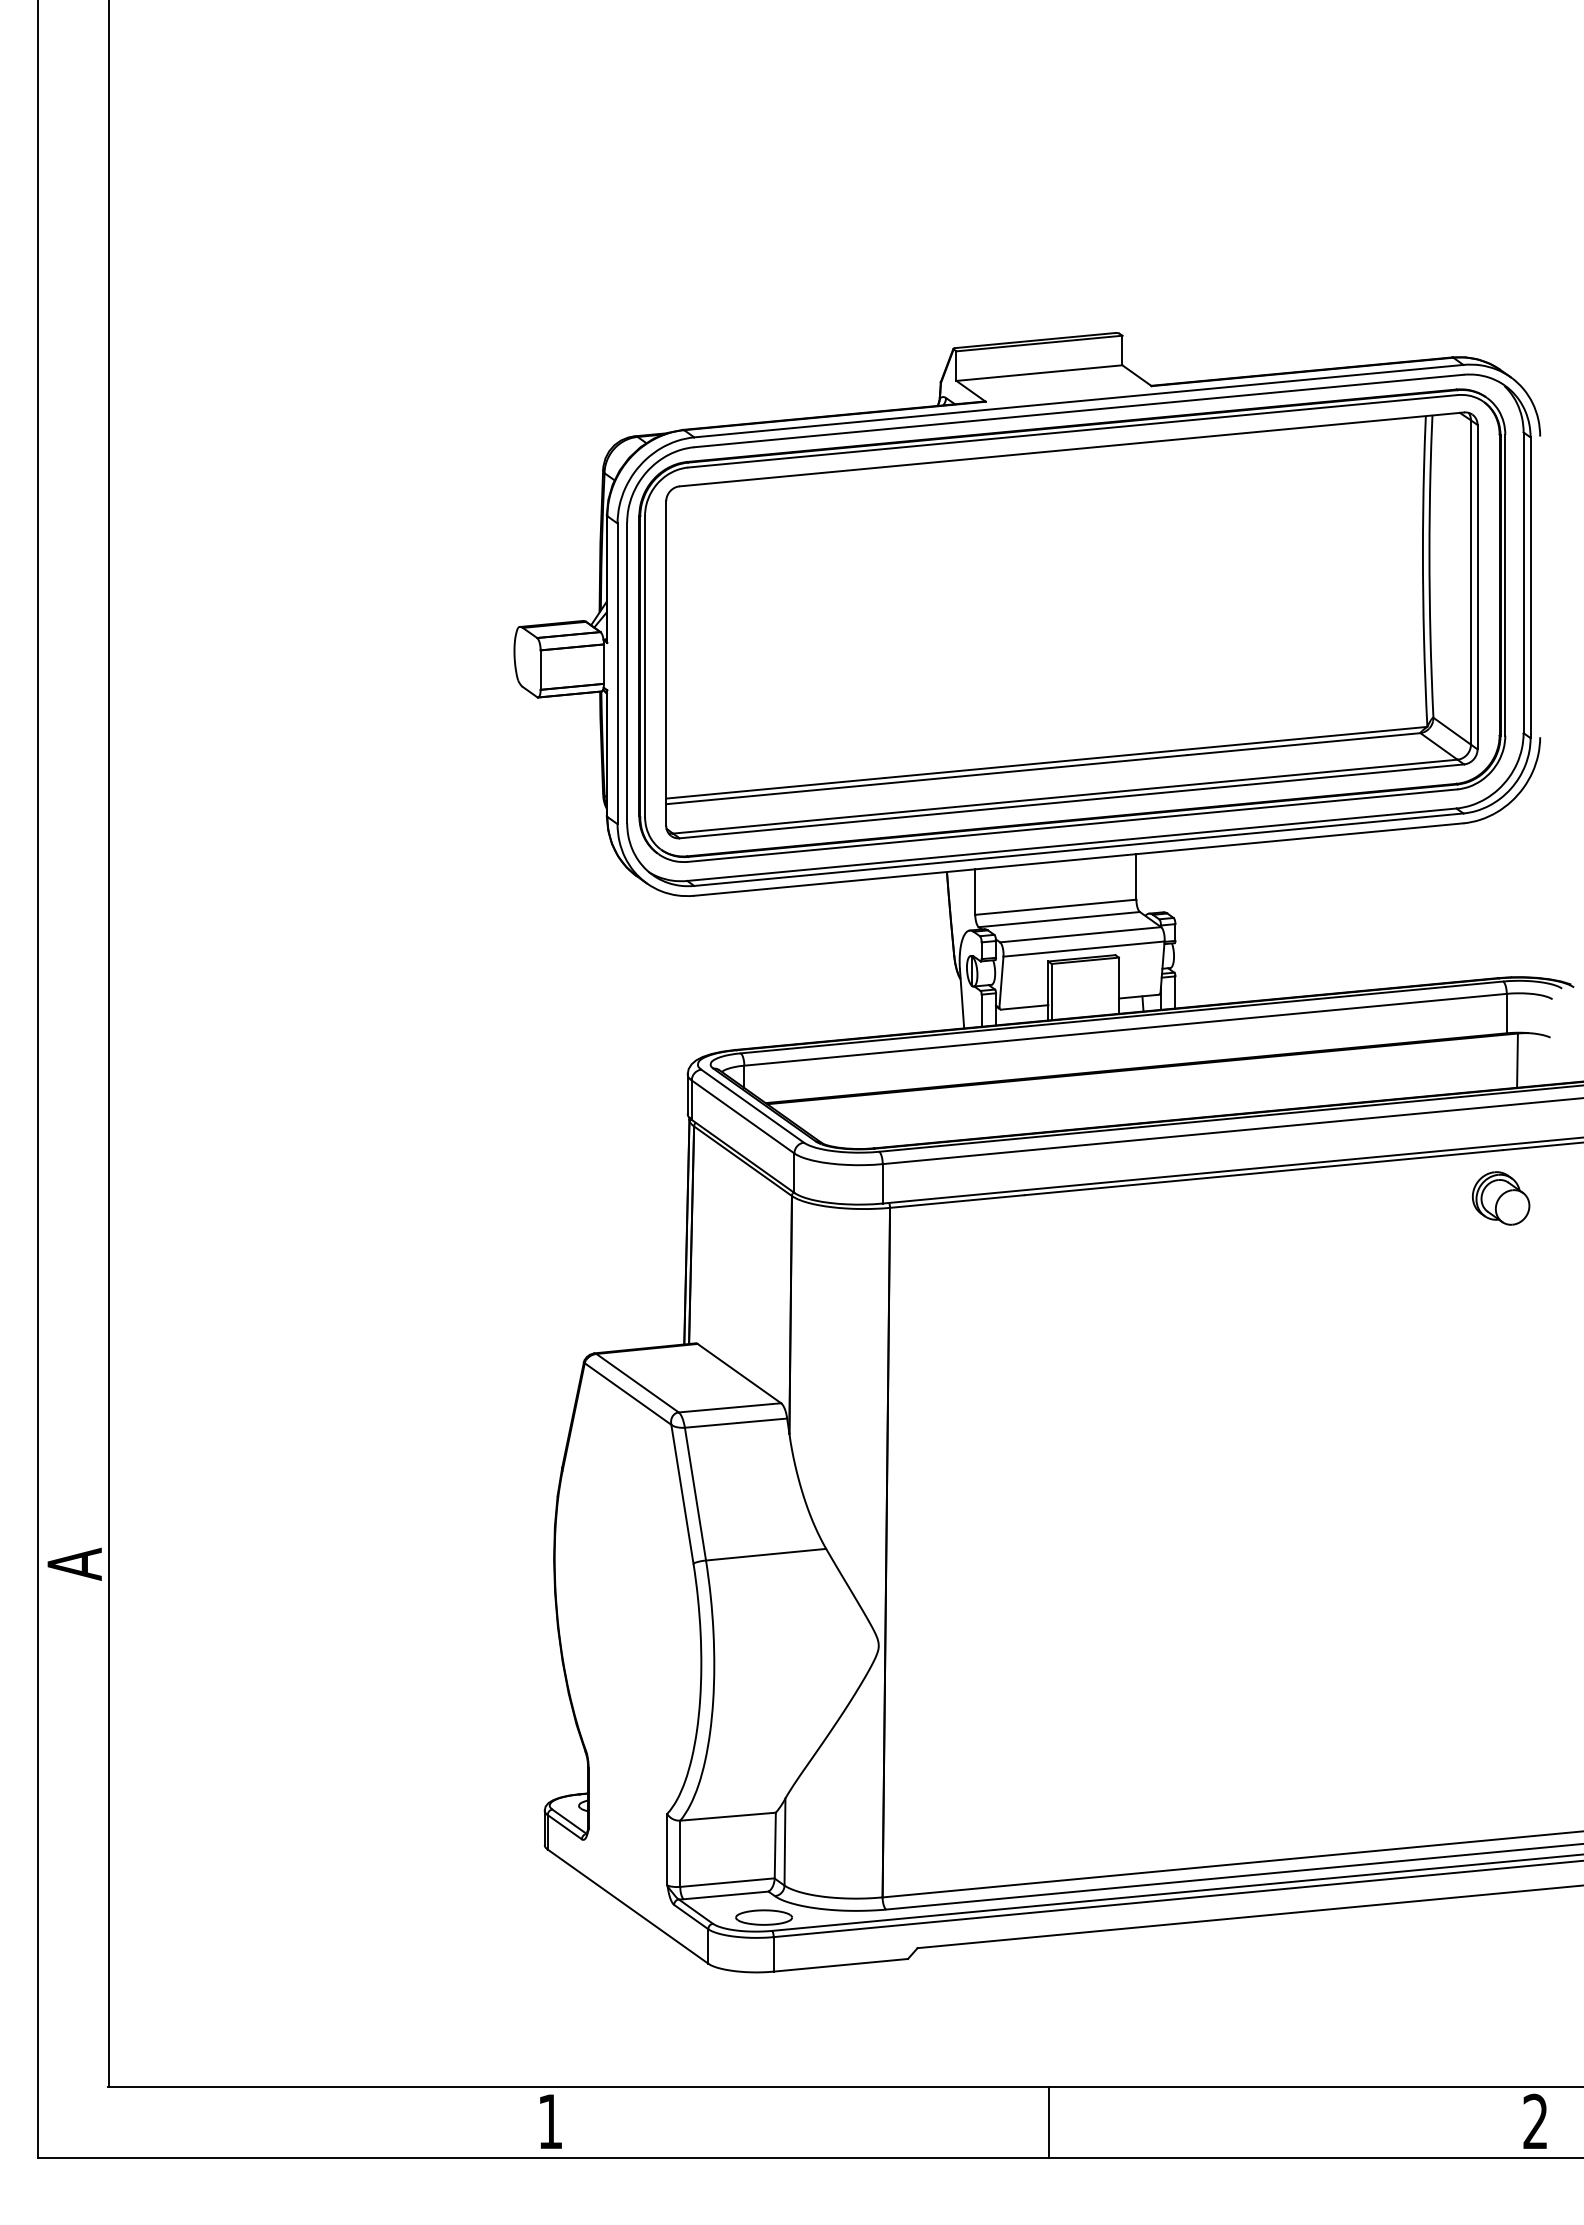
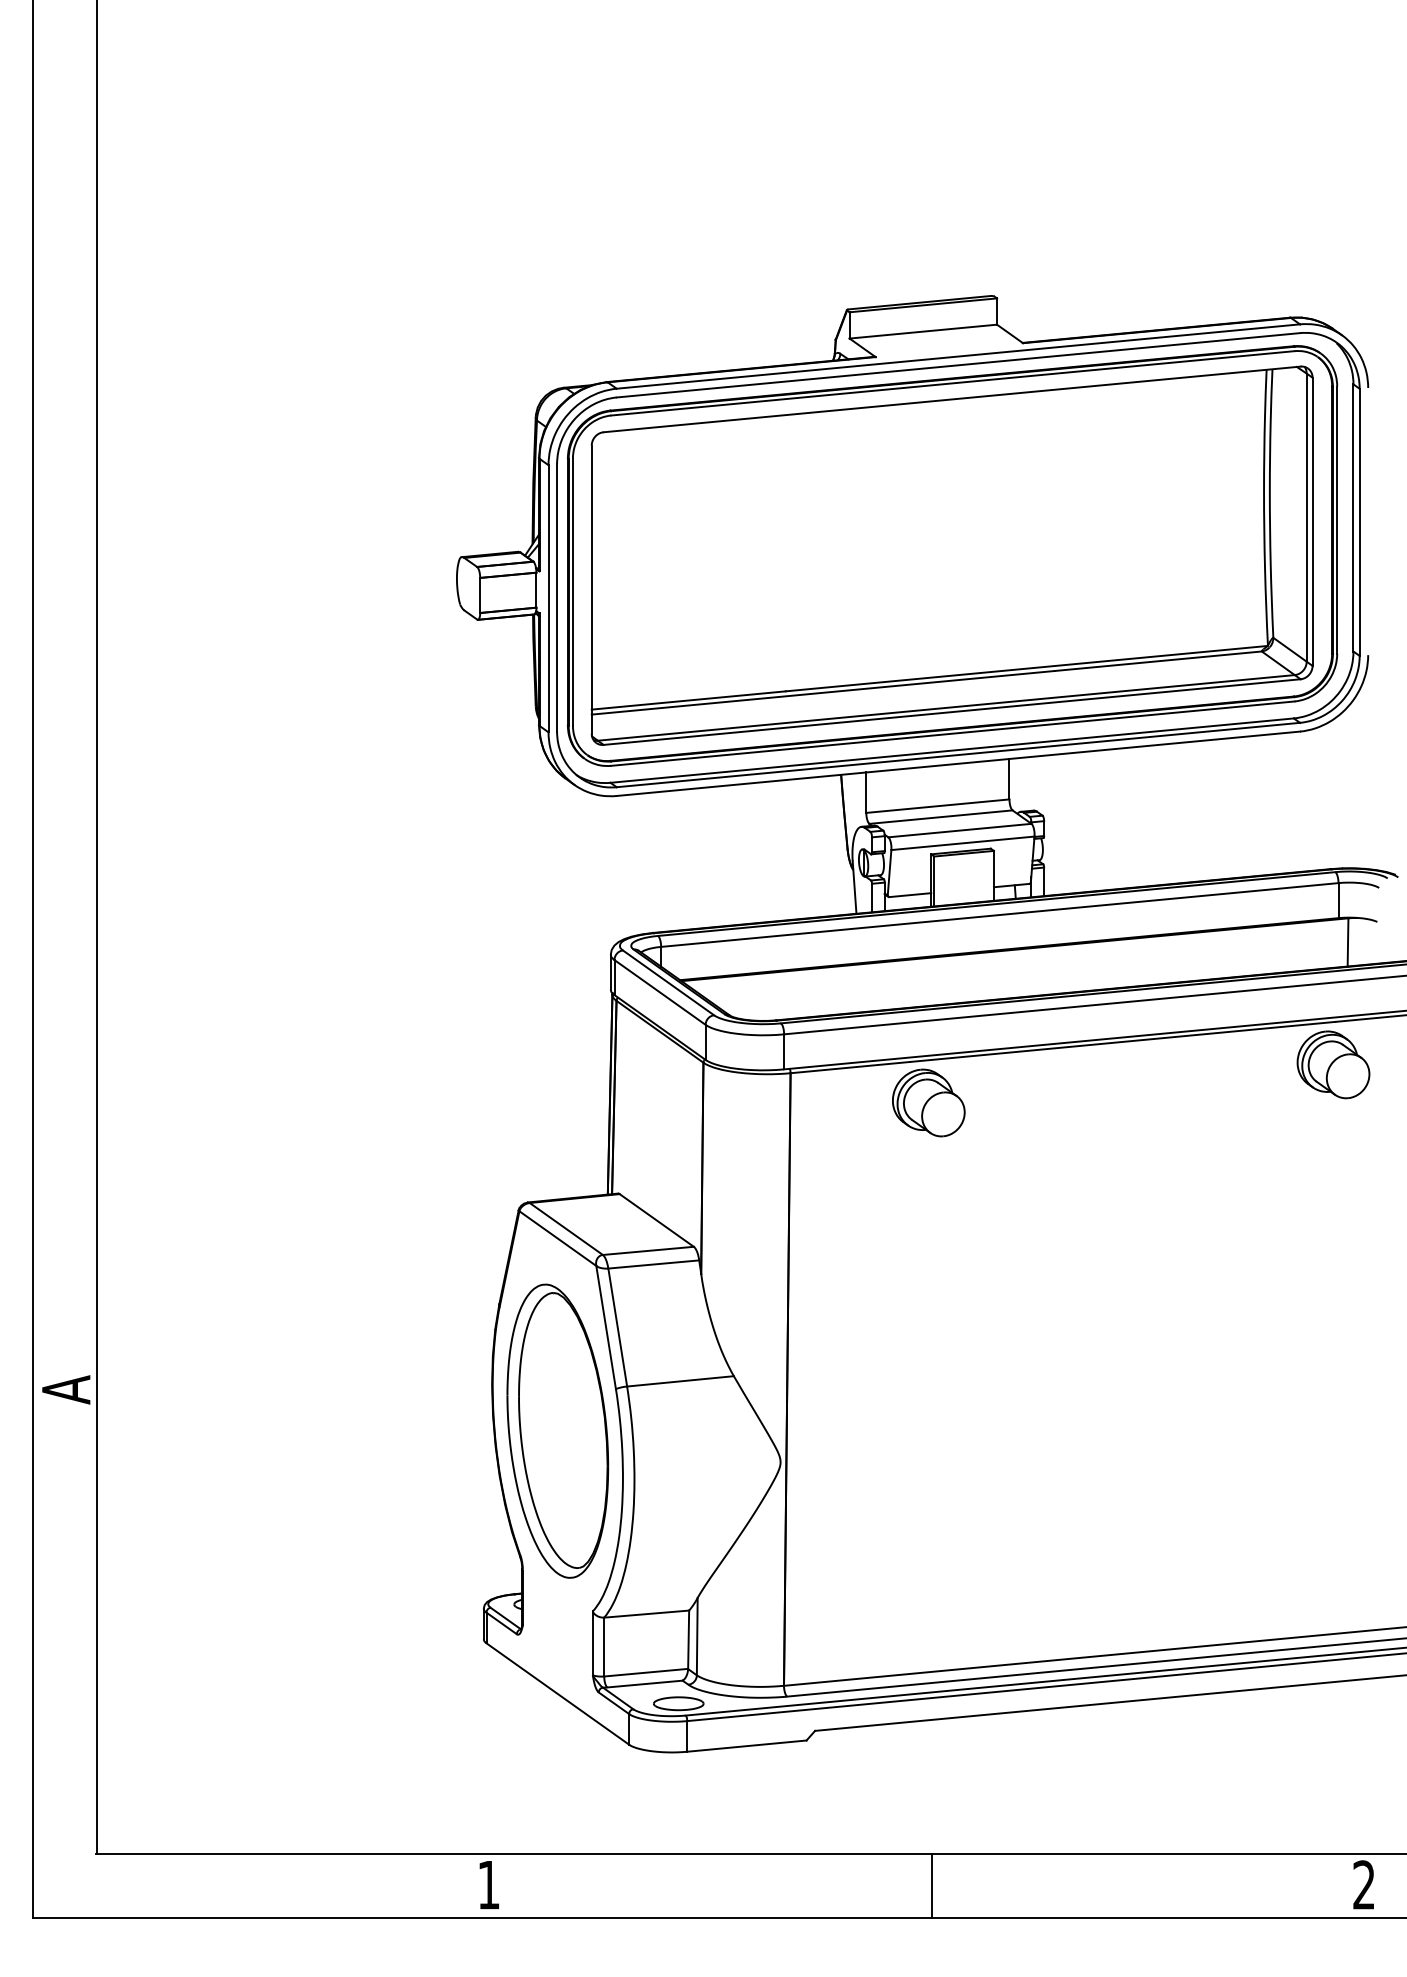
part: (1500, 1198) -> (1332, 1064), size x1.43
part: (1045, 1240) -> (928, 1102), added
part: (627, 1610) -> (557, 1430), added

